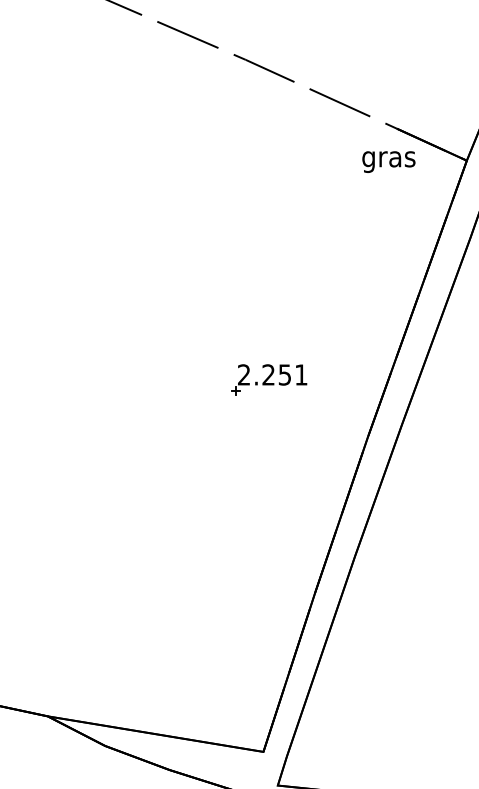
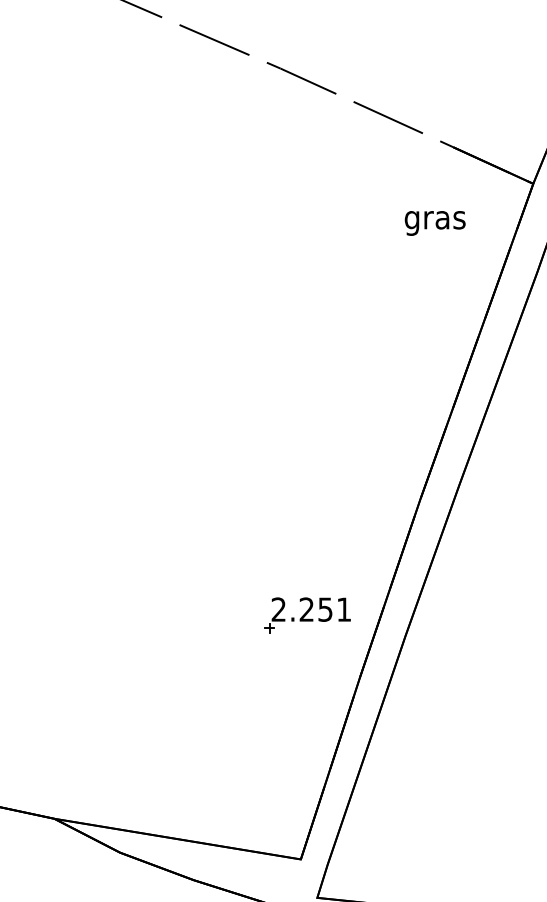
text: (388, 162) -> (434, 223), moved
part: (269, 380) -> (307, 615), moved

